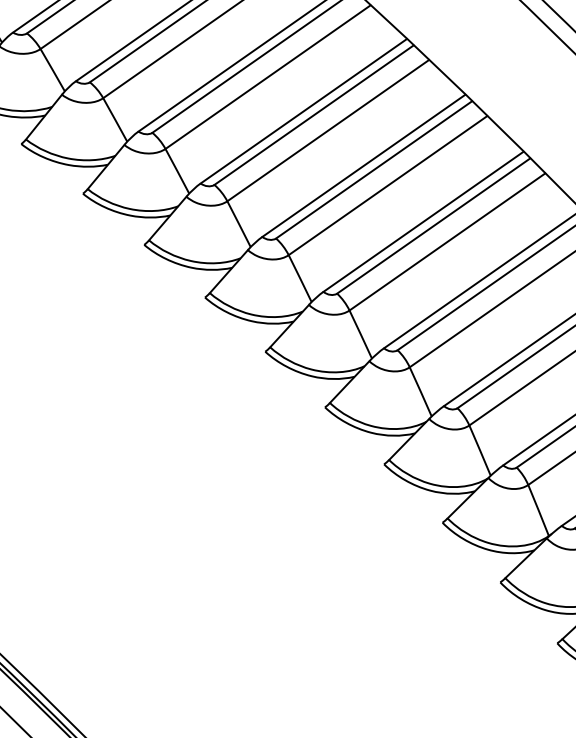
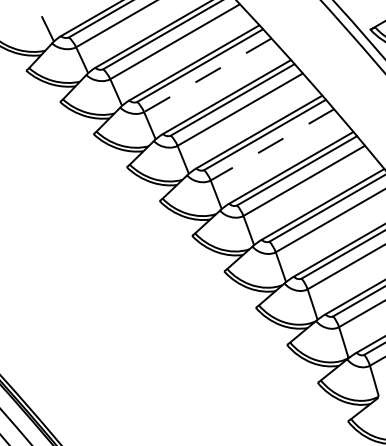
line: (267, 77) -> (207, 75), solid -> dashed
line: (386, 186) -> (271, 145), solid -> dashed

